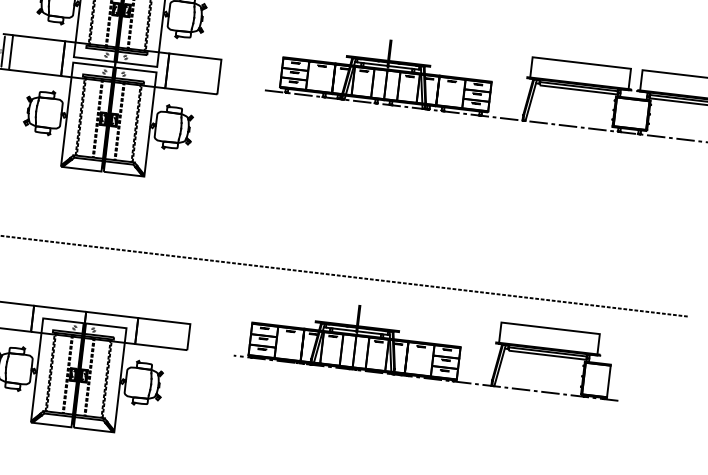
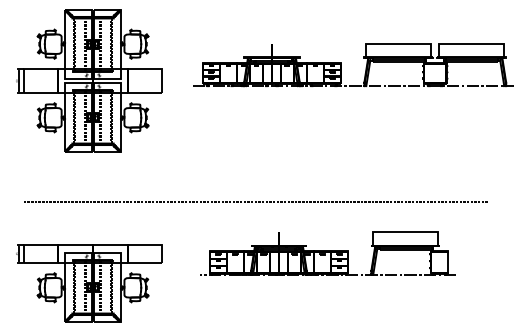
part: (429, 346) -> (327, 253), moved

